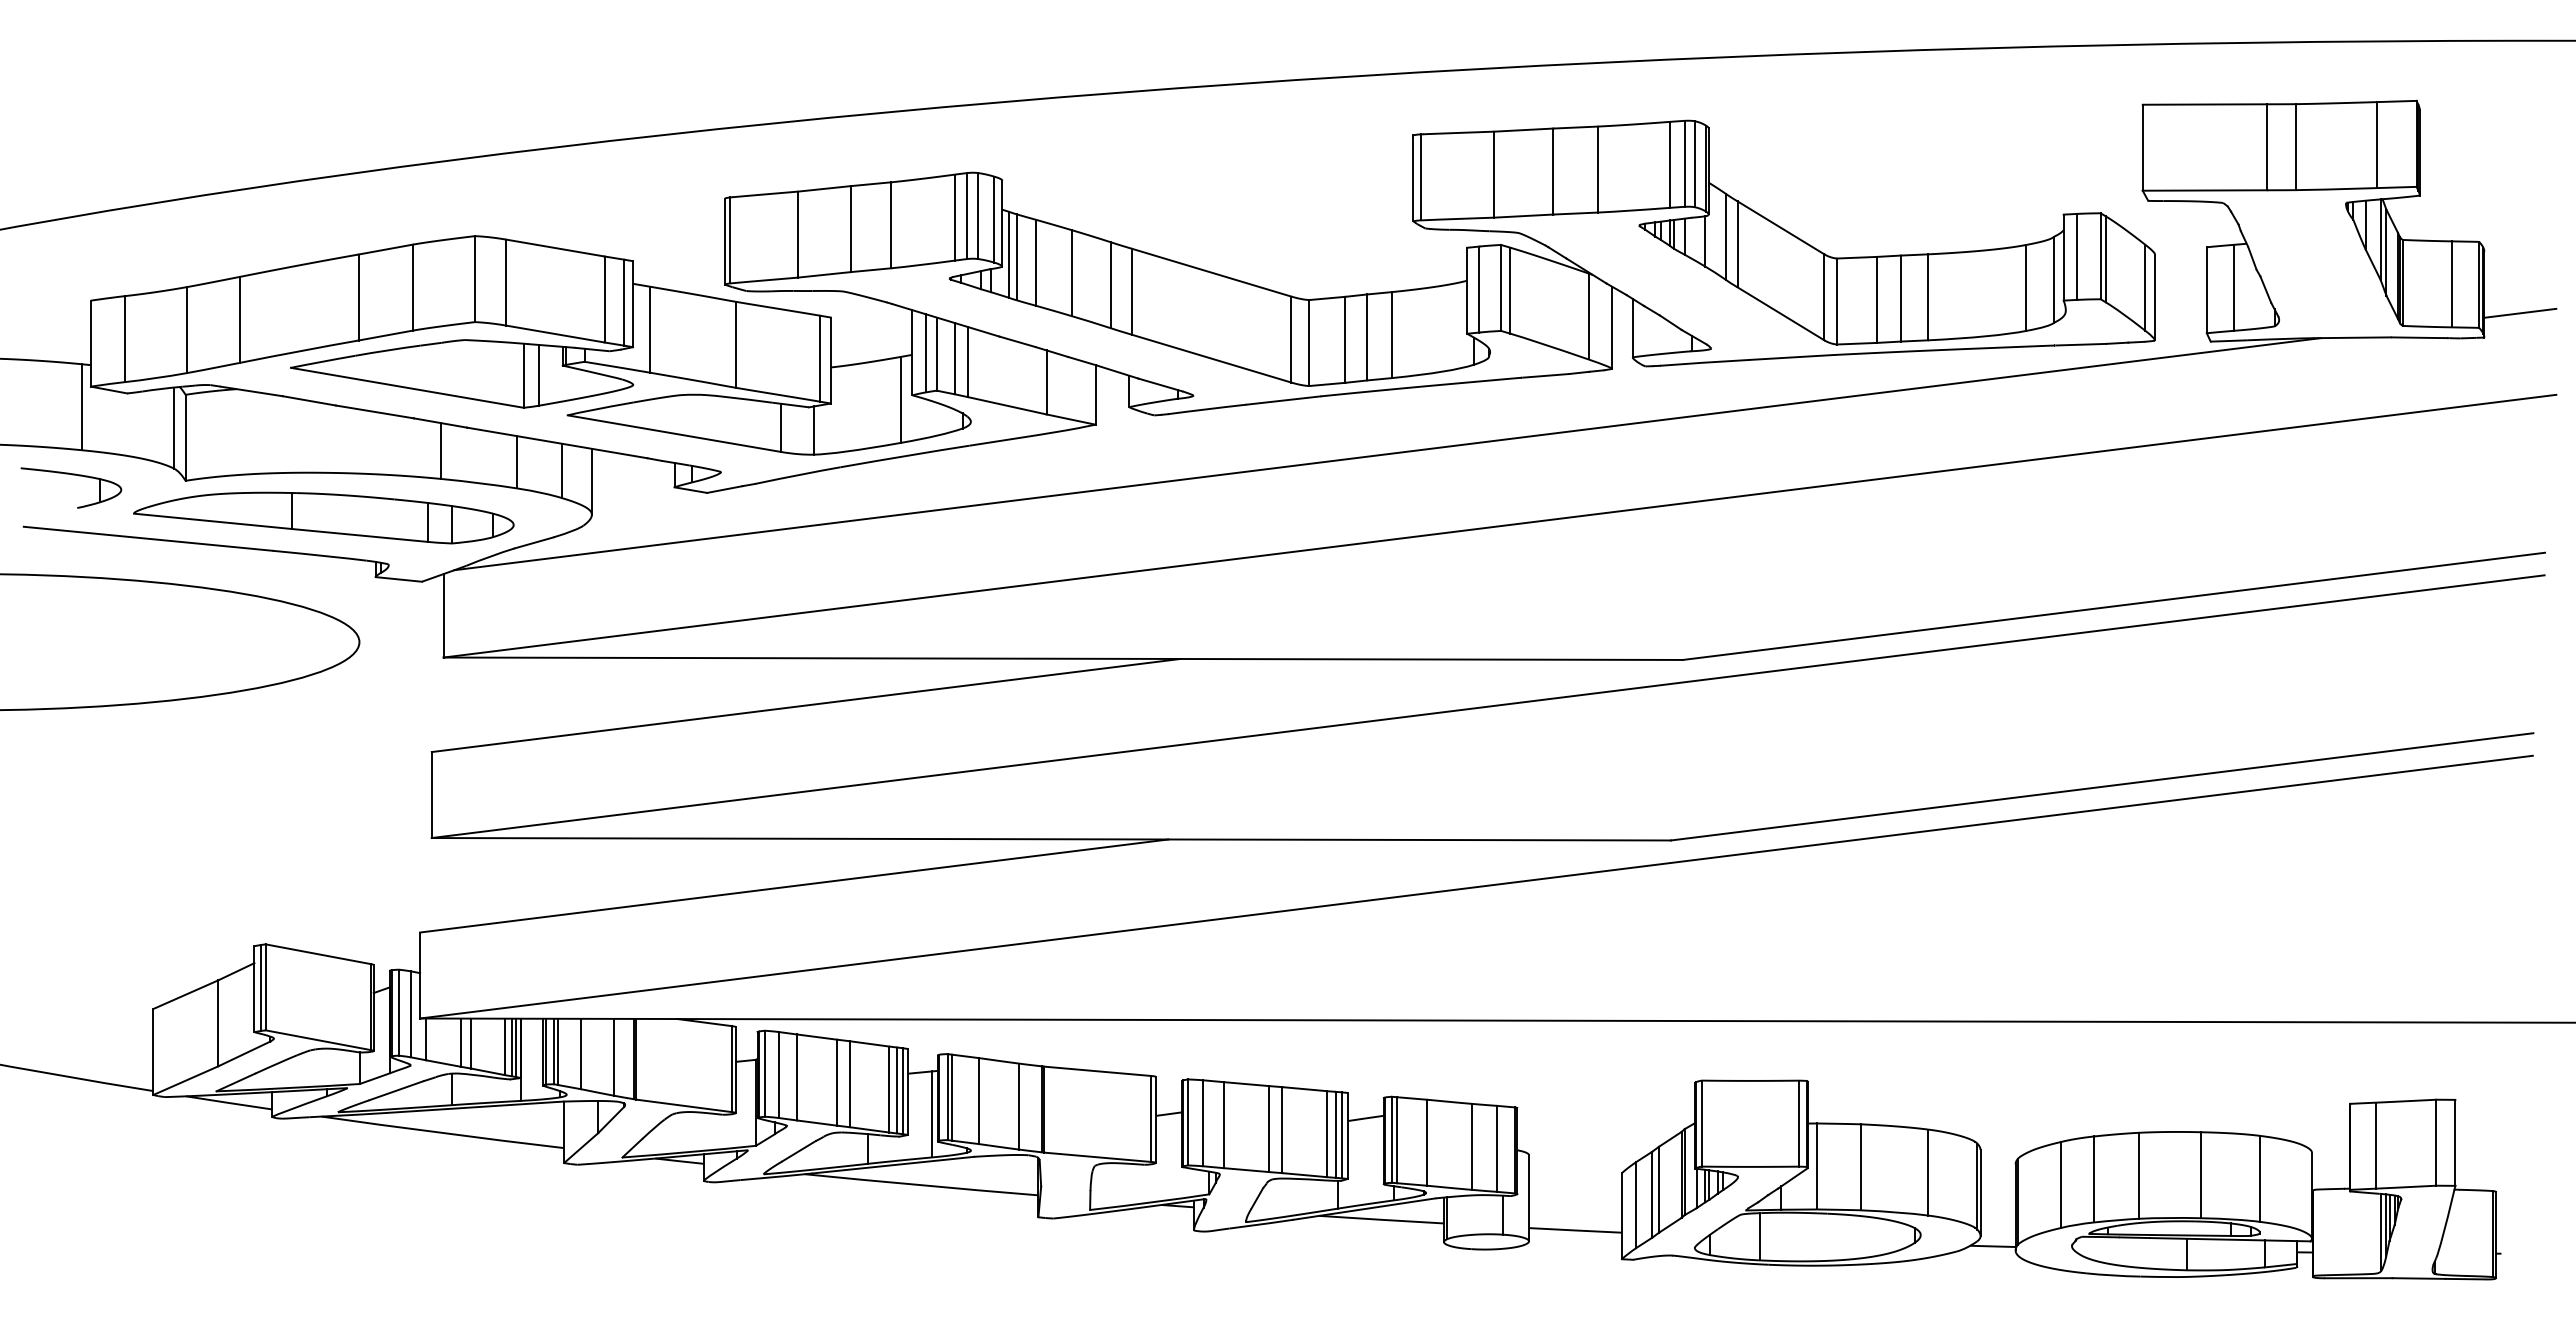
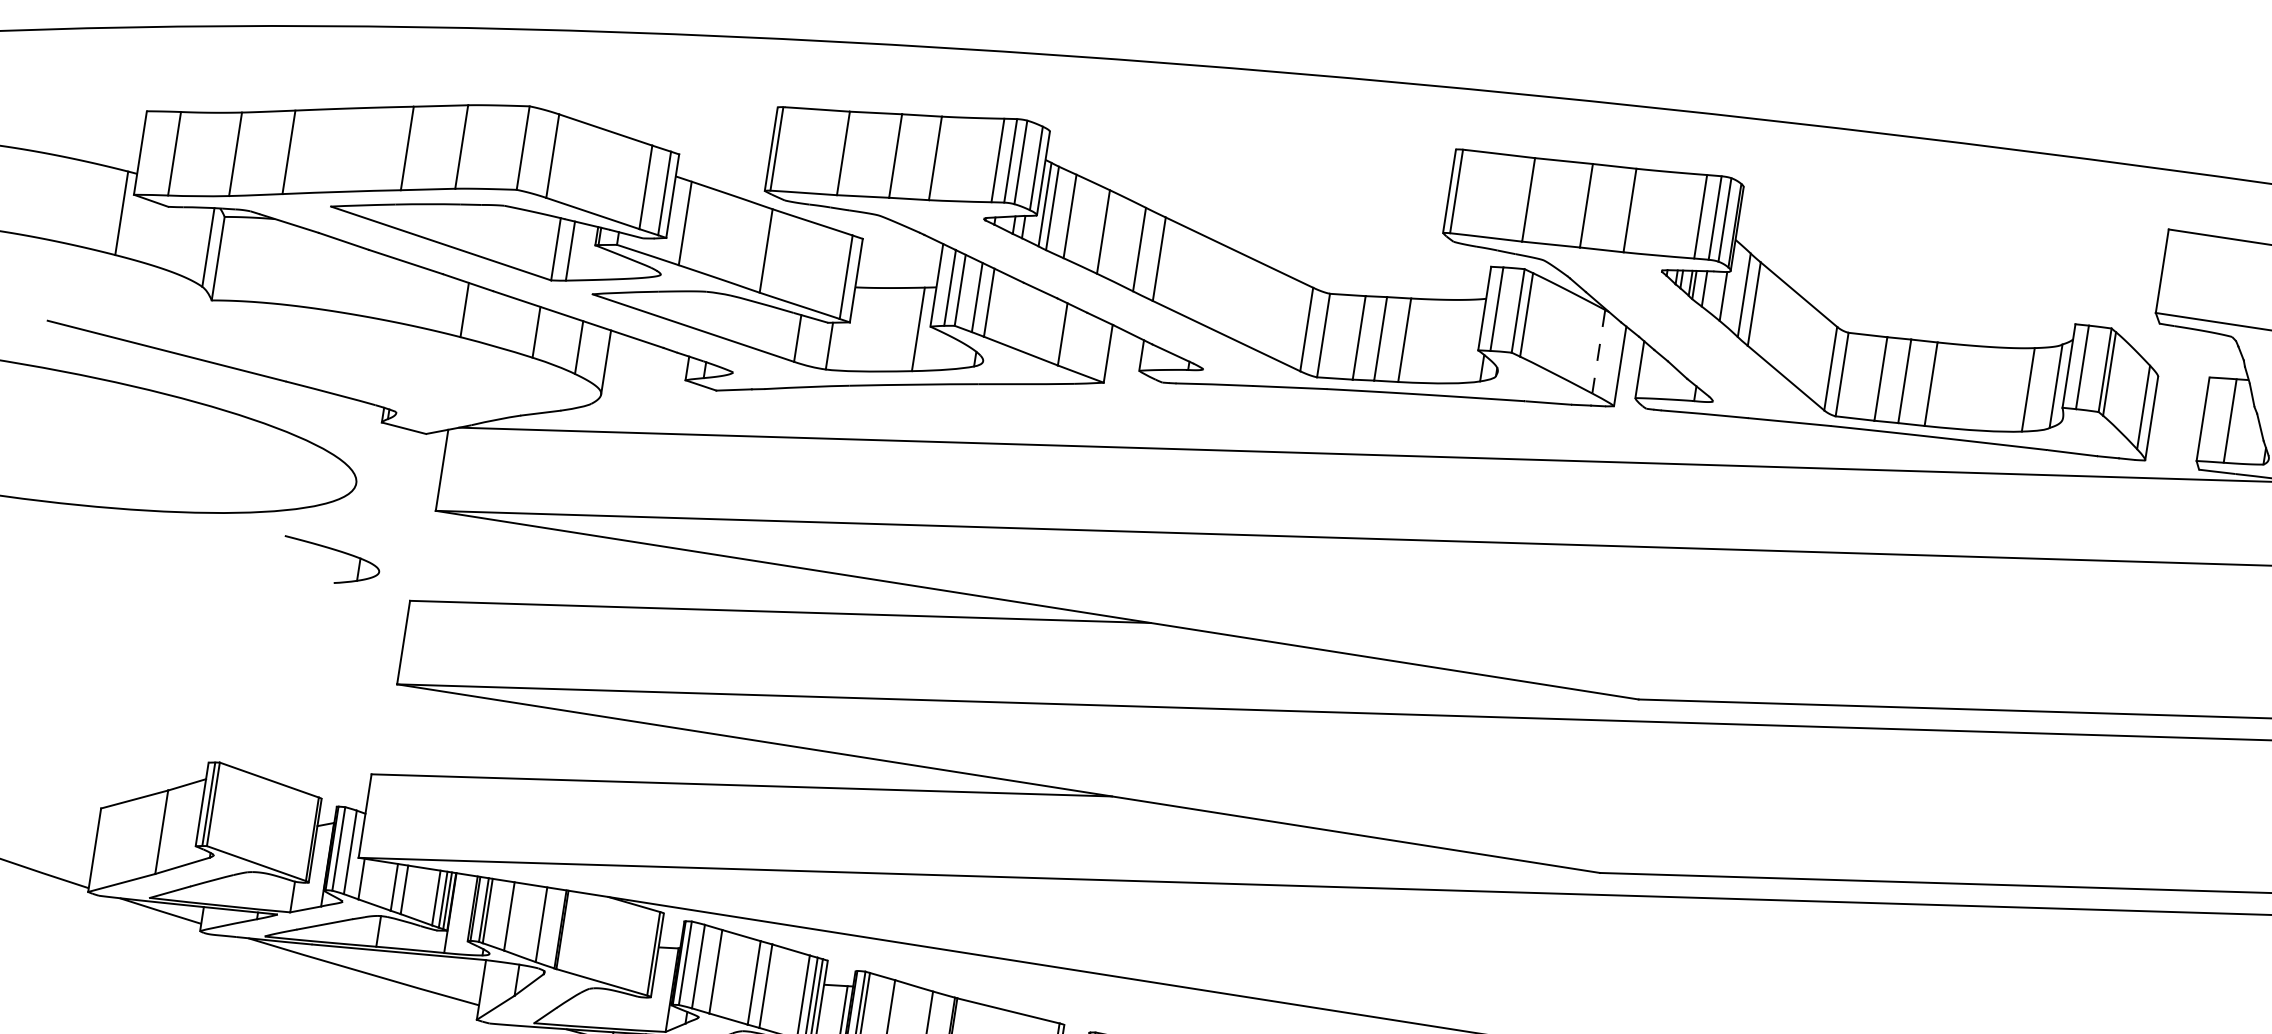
line: (1588, 316) -> (1598, 351), solid -> dashed
part: (72, 475) -> (333, 550), moved
part: (323, 517) -> (340, 356), removed

